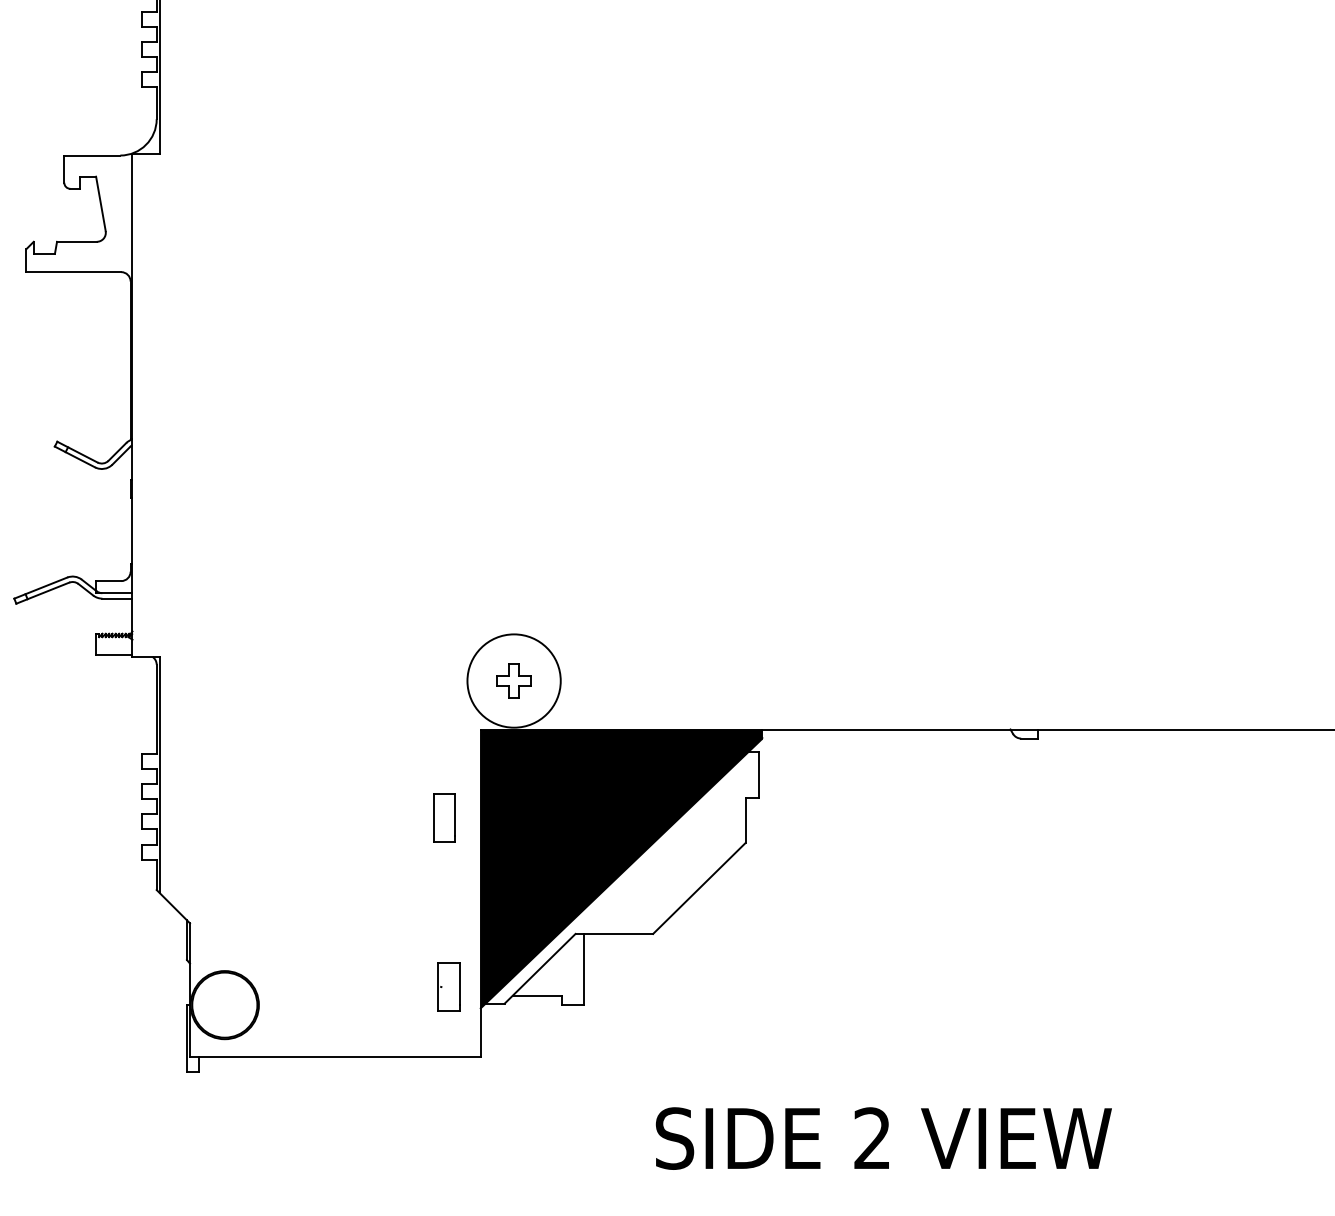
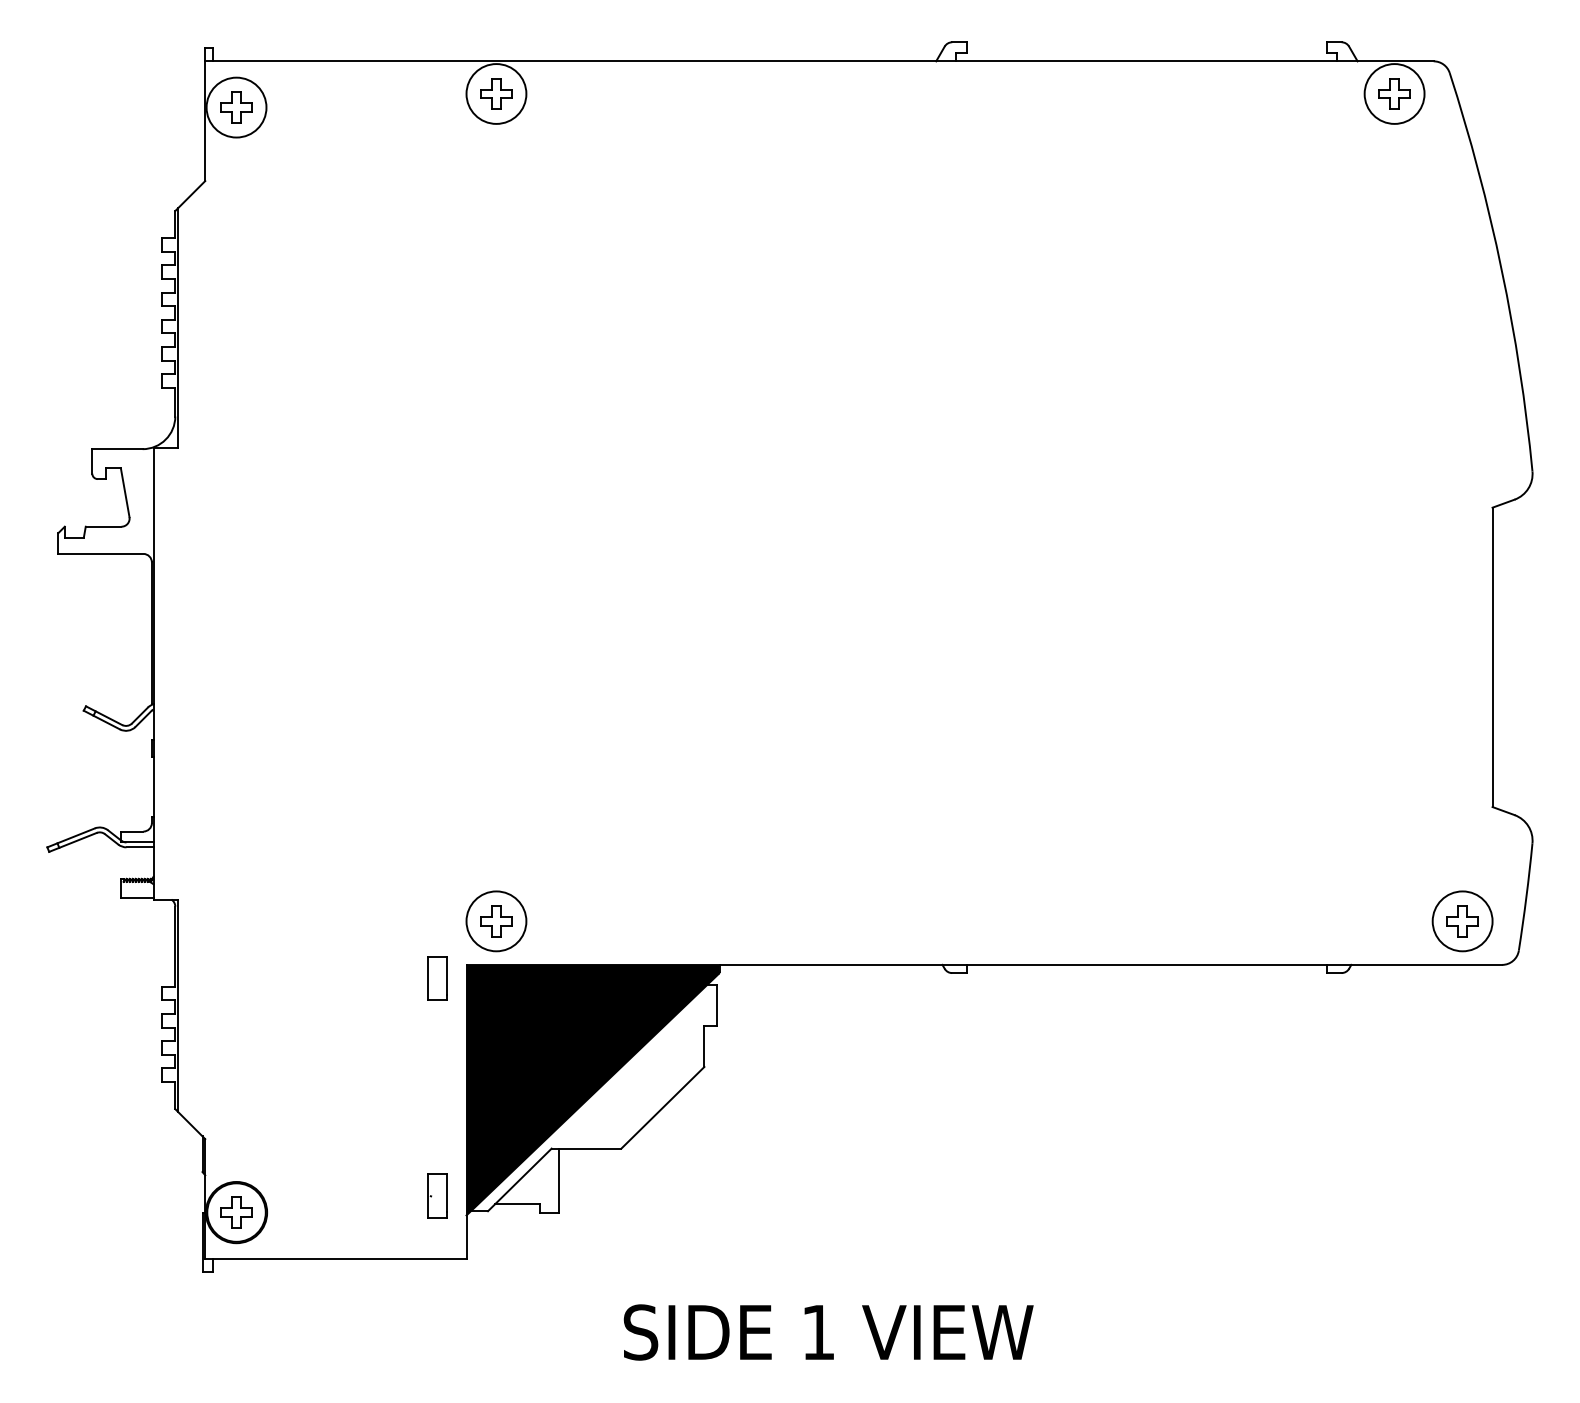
circle: (514, 681) -> (496, 921), size x0.71
part: (444, 818) -> (437, 978), moved
part: (224, 1005) -> (236, 1212), added
text: (871, 1137) -> (817, 1331), 2 -> 1

